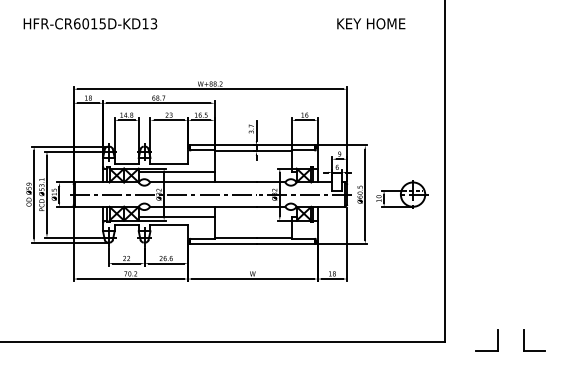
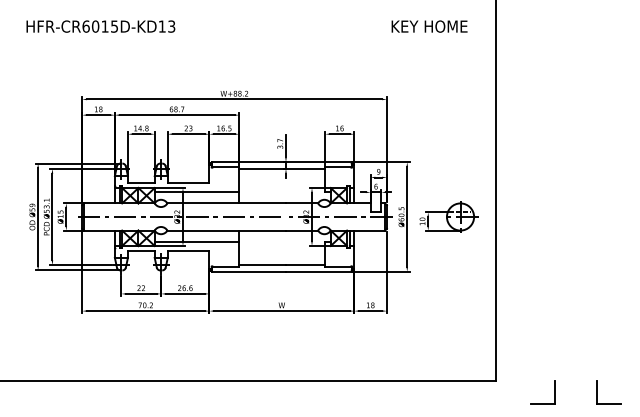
text: (371, 23) -> (429, 26), moved
part: (524, 340) -> (598, 392), moved
part: (486, 350) -> (542, 404), moved

